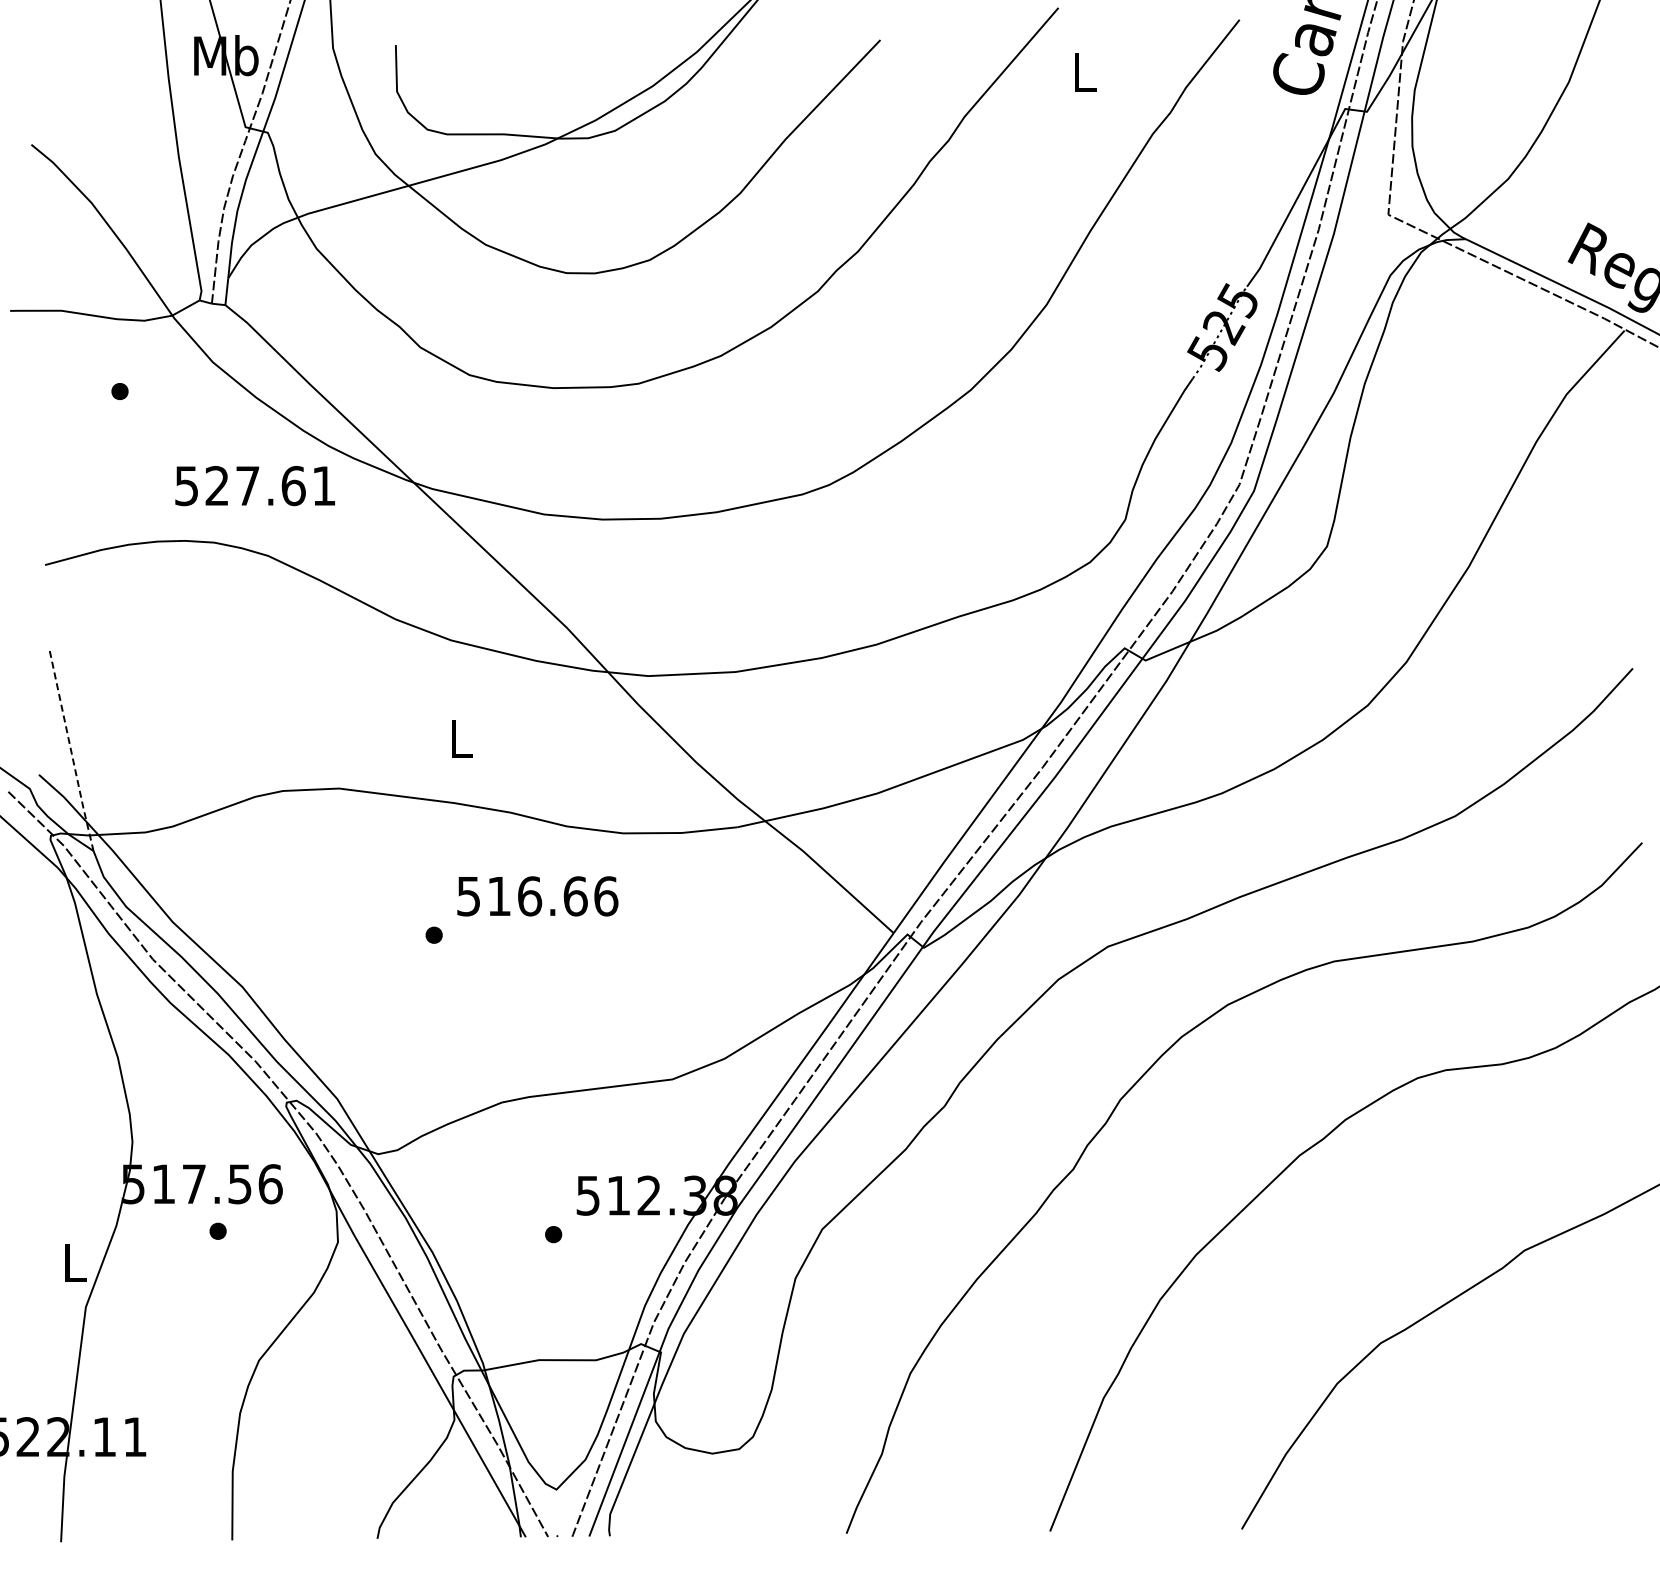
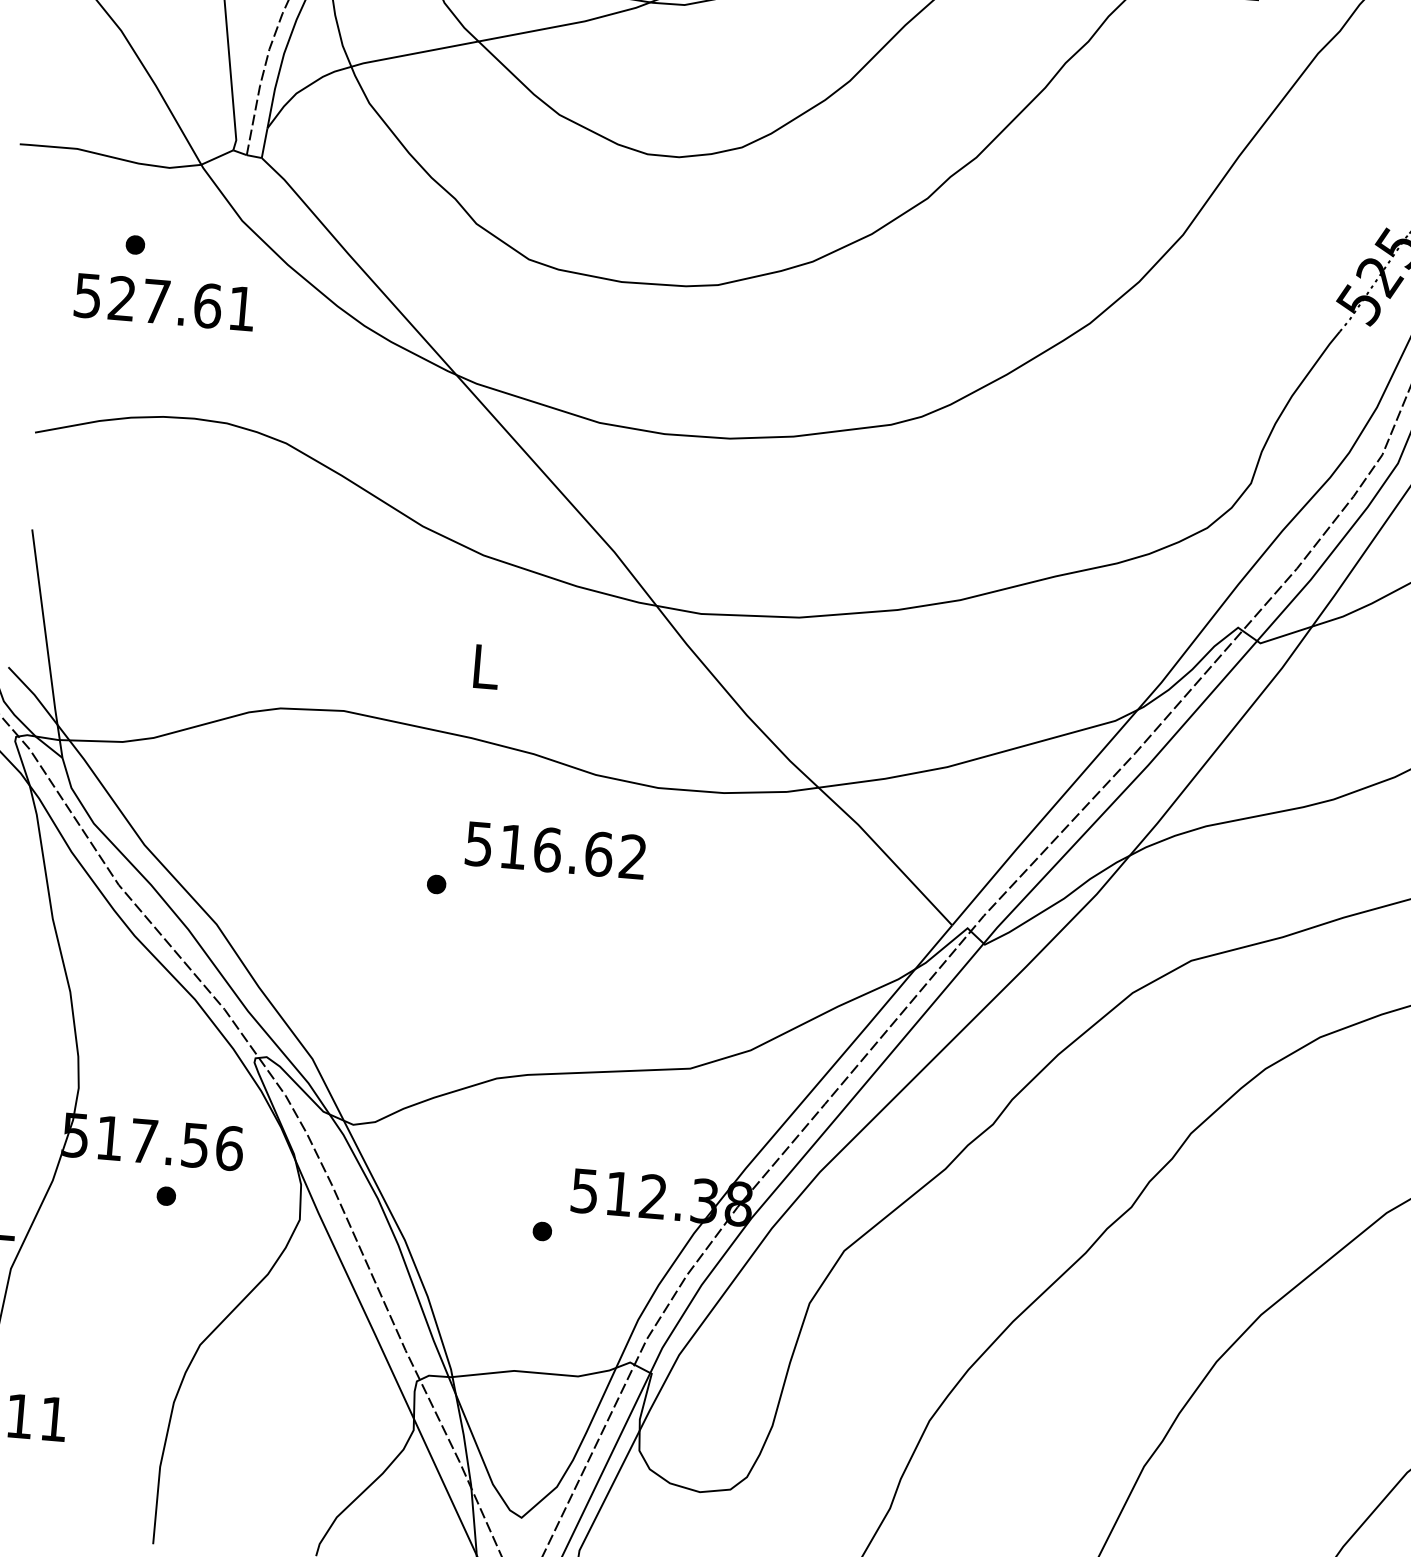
text: (254, 486) -> (163, 302), moved
line: (71, 752) -> (47, 645), dashed -> solid
text: (606, 896) -> (633, 857), 516.66 -> 516.62

